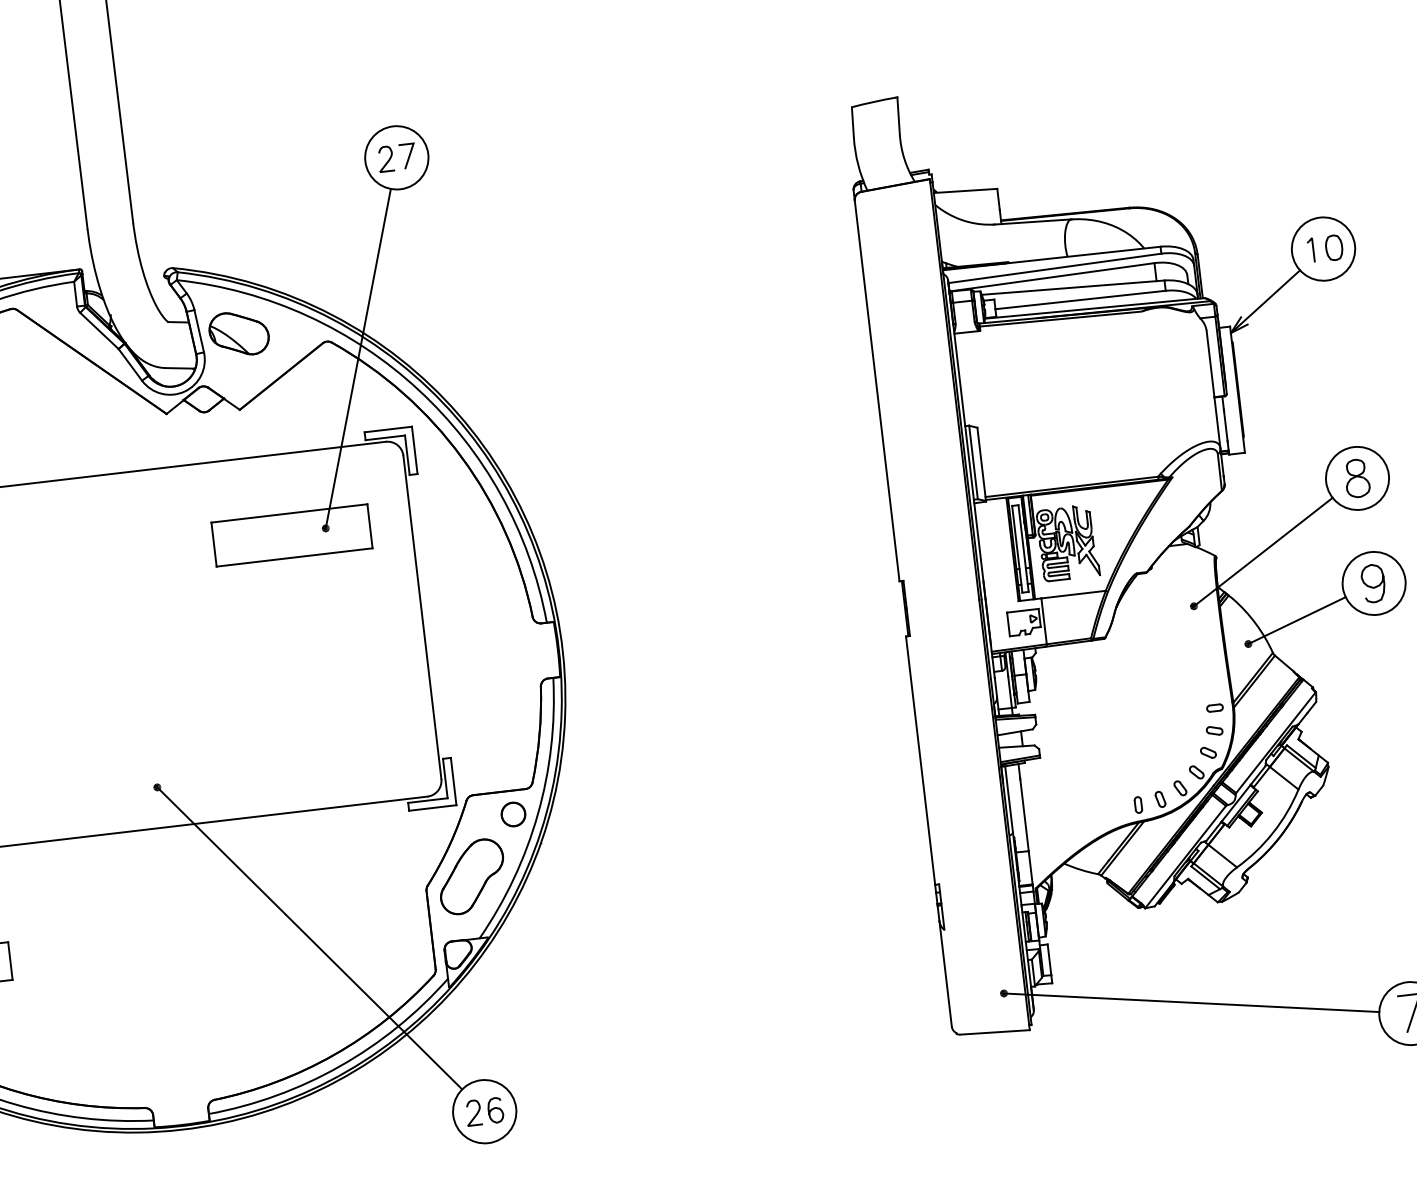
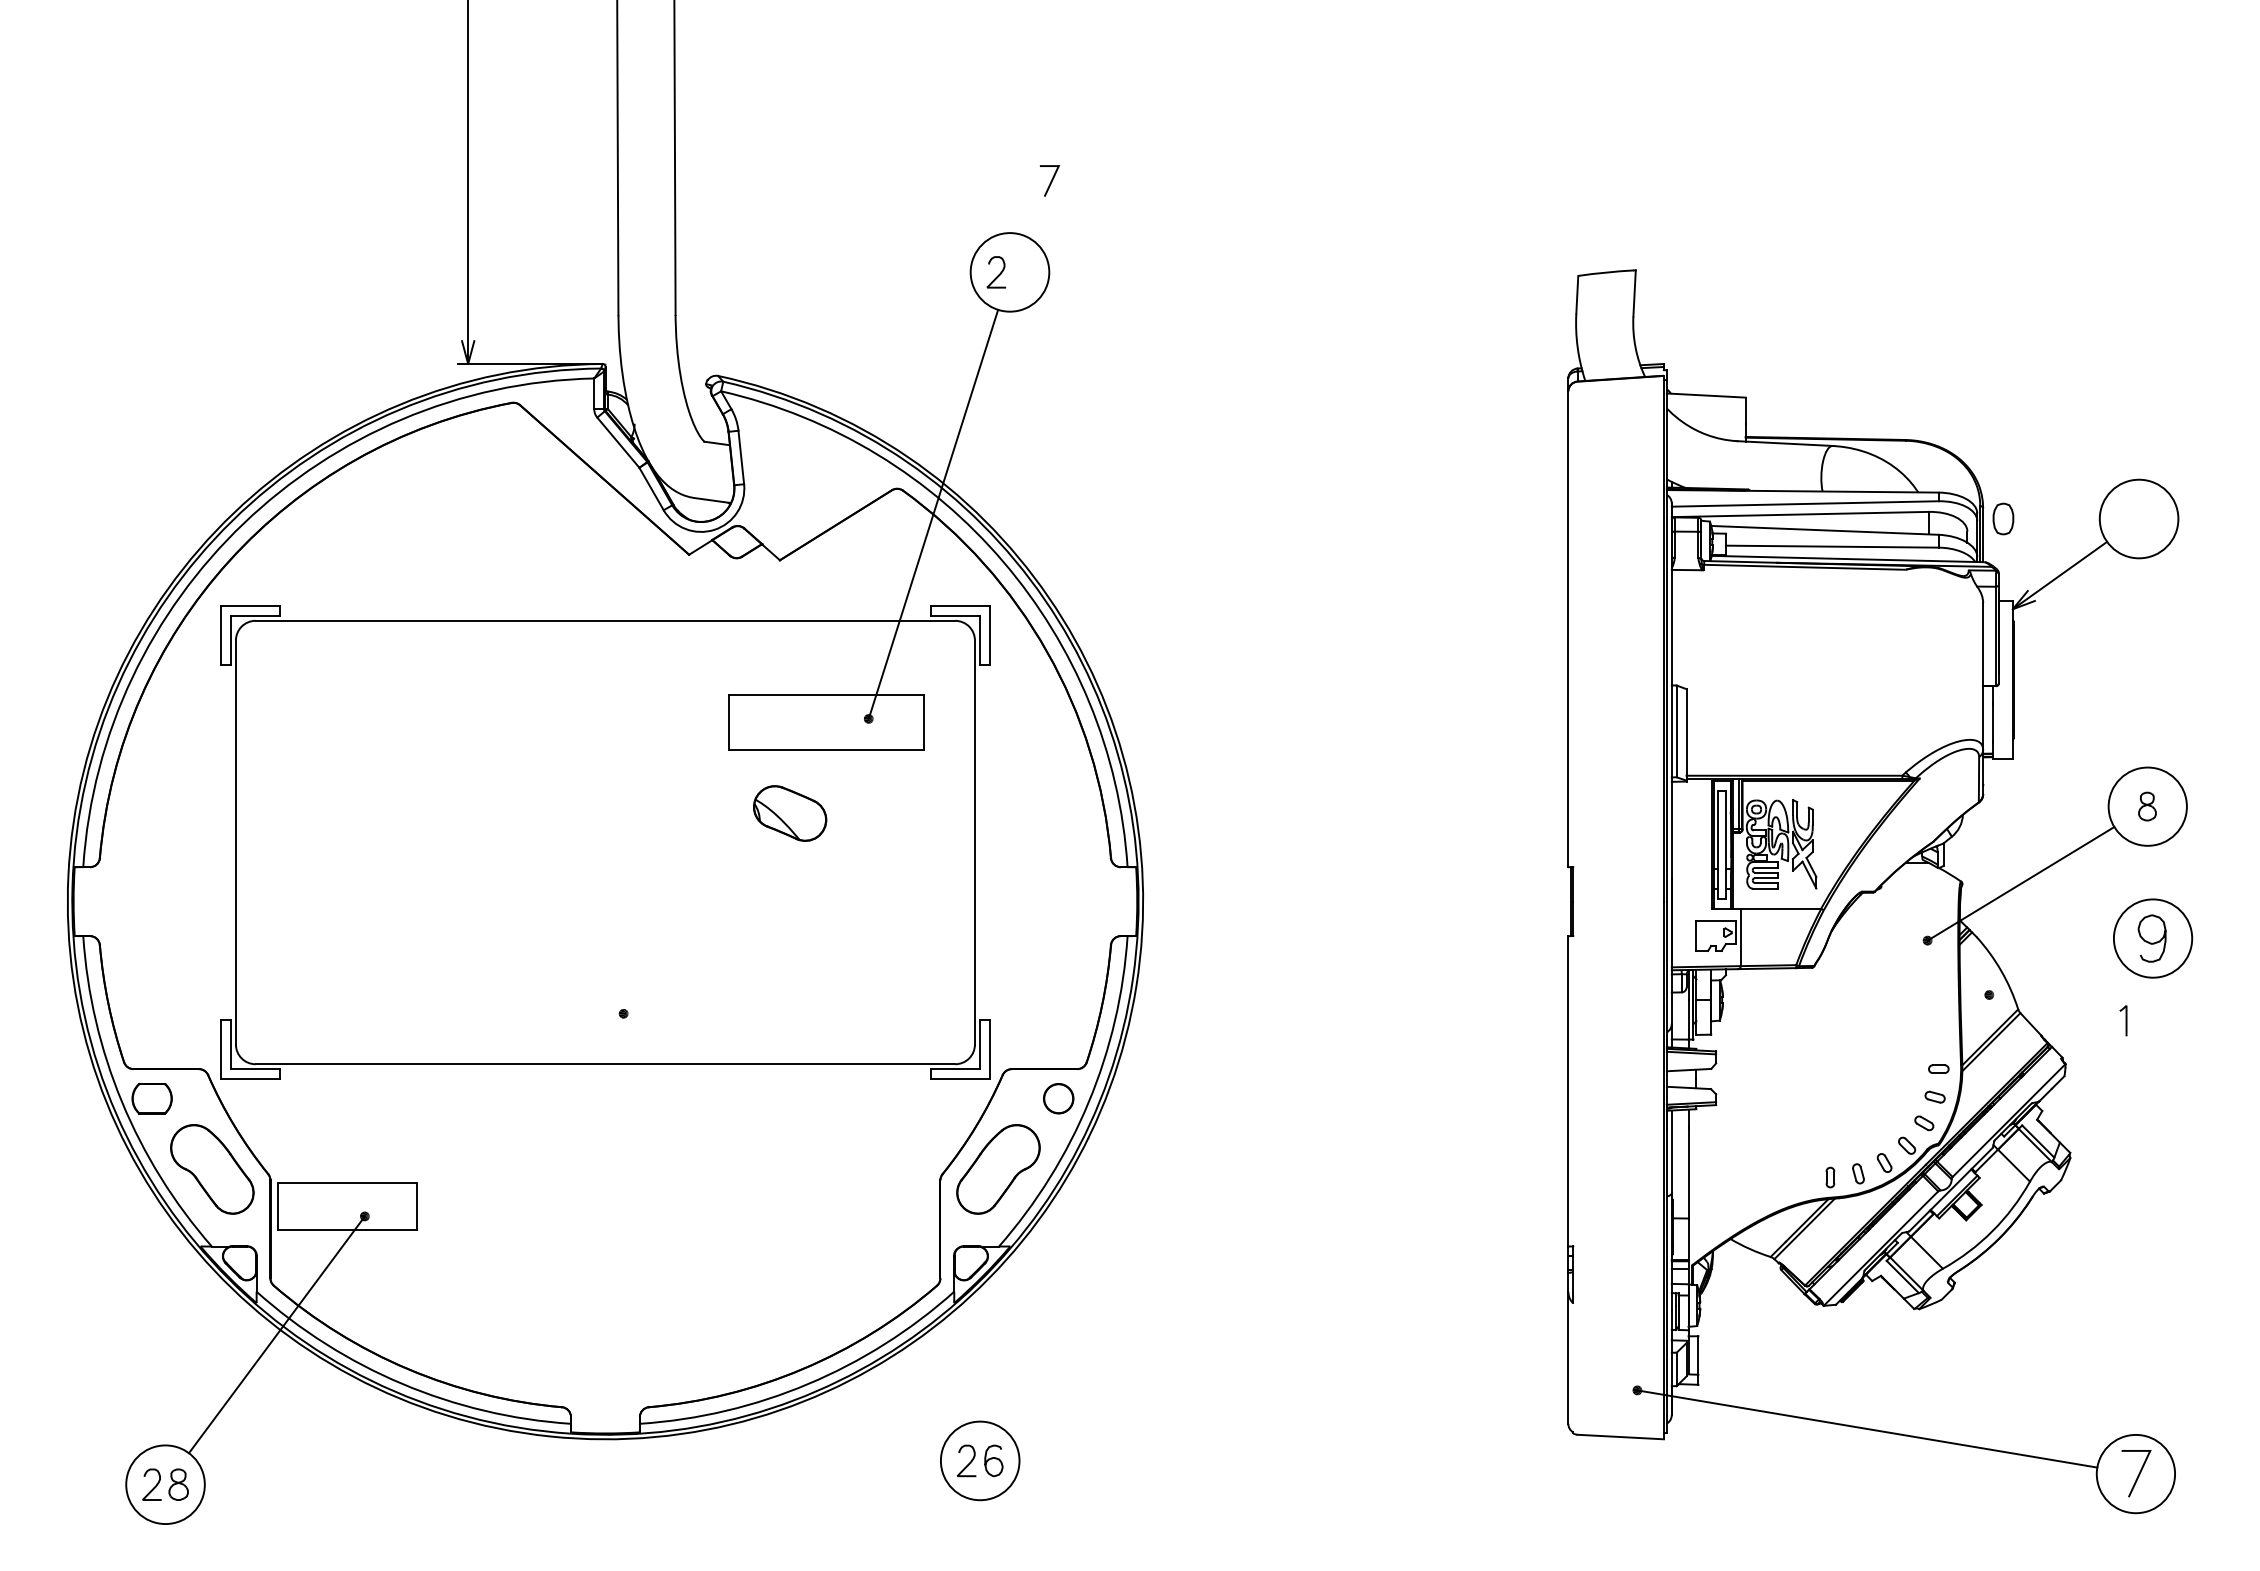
line: (408, 156) -> (1050, 181), moved
part: (1334, 247) -> (2003, 518), moved
part: (1310, 250) -> (2123, 1020), moved
part: (239, 333) -> (790, 813), moved
part: (1357, 478) -> (2147, 806), size x0.6
line: (1296, 620) -> (2052, 973), removed
line: (309, 938) -> (789, 1221), removed

